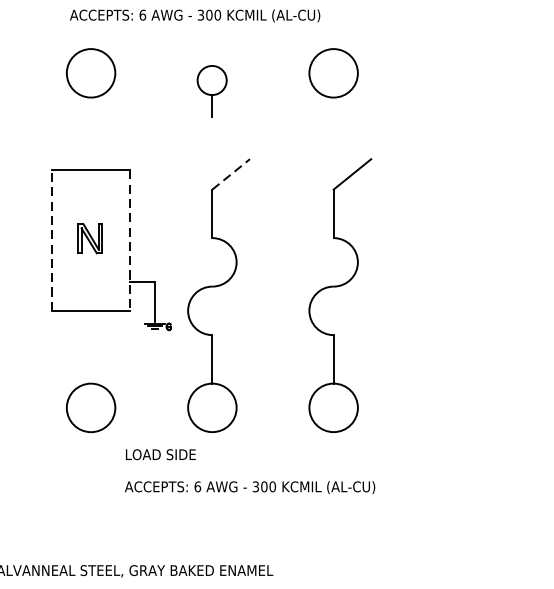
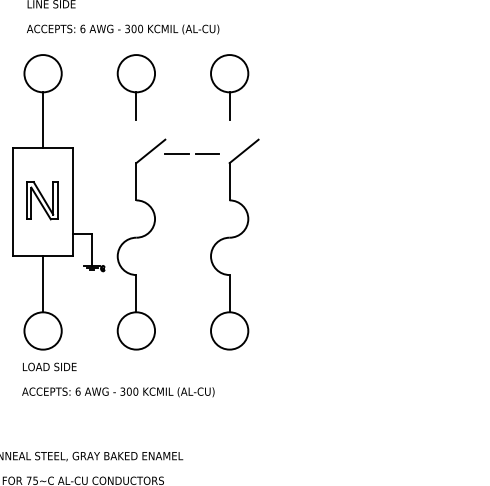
part: (211, 91) -> (135, 87), size x1.67
line: (333, 115) -> (229, 106), added
line: (91, 134) -> (43, 120), added
line: (230, 174) -> (150, 151), dashed -> solid
line: (281, 177) -> (189, 153), added
part: (90, 238) -> (42, 200), size x1.67
line: (52, 239) -> (13, 201), dashed -> solid
line: (130, 240) -> (73, 202), dashed -> solid
line: (91, 347) -> (43, 284), added
text: (250, 470) -> (118, 379), moved

